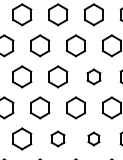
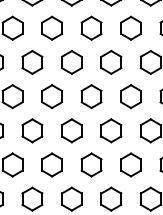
part: (93, 76) -> (130, 96), size x1.43
part: (58, 138) -> (91, 164), size x1.43
part: (93, 138) -> (130, 164), size x1.67

